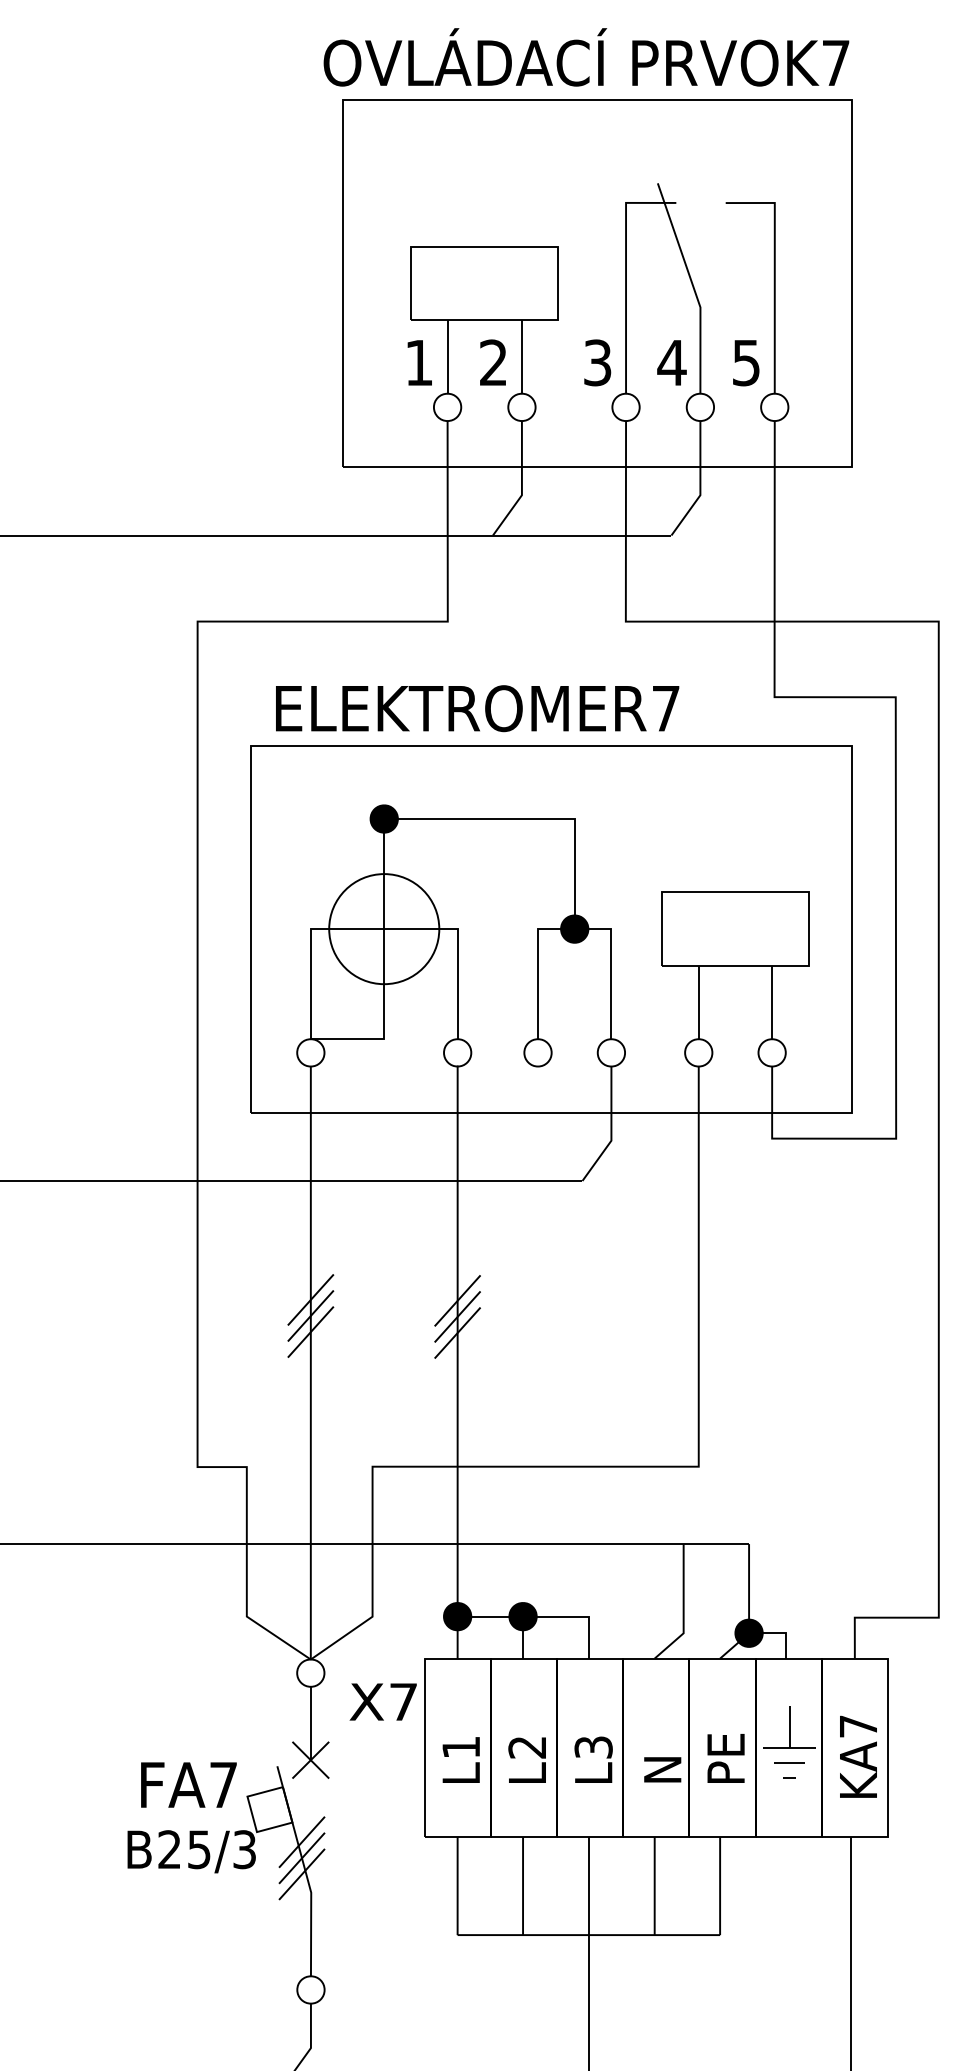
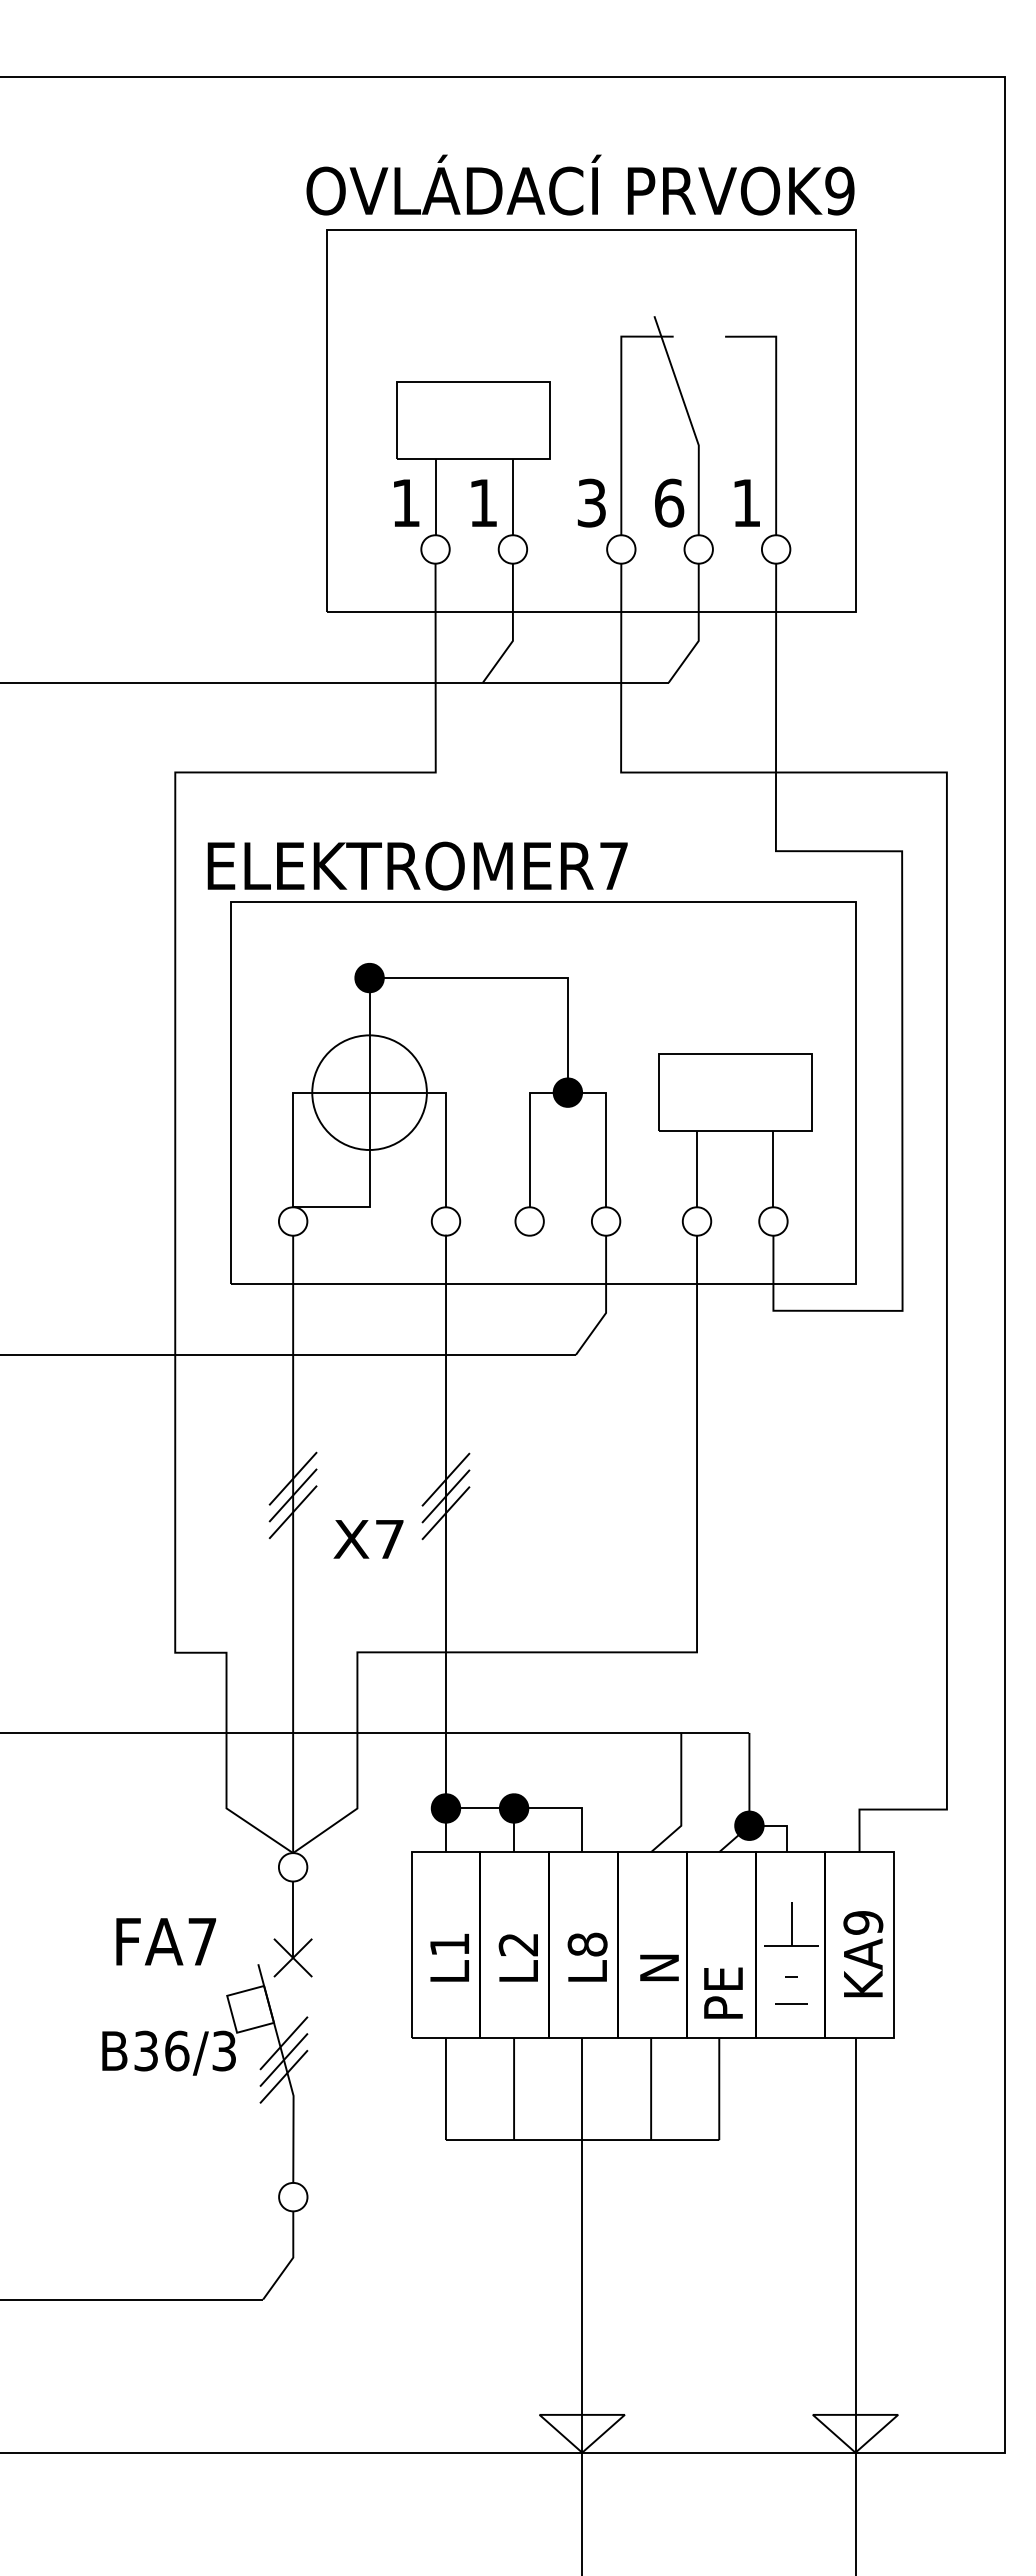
text: (835, 62) -> (839, 190), PRVOK7 -> PRVOK9
text: (492, 362) -> (482, 502), 2 -> 1
text: (671, 362) -> (668, 502), 4 -> 6
text: (746, 363) -> (746, 503), 5 -> 1
text: (477, 708) -> (417, 865), moved
text: (383, 1702) -> (368, 1539), moved
text: (858, 1726) -> (863, 1922), KA7 -> KA9
text: (593, 1747) -> (587, 1944), L3 -> L8
text: (726, 1757) -> (723, 1992), moved
line: (789, 1762) -> (791, 2003), moved
text: (188, 1784) -> (165, 1941), moved
text: (184, 1849) -> (161, 2050), B25/3 -> B36/3

